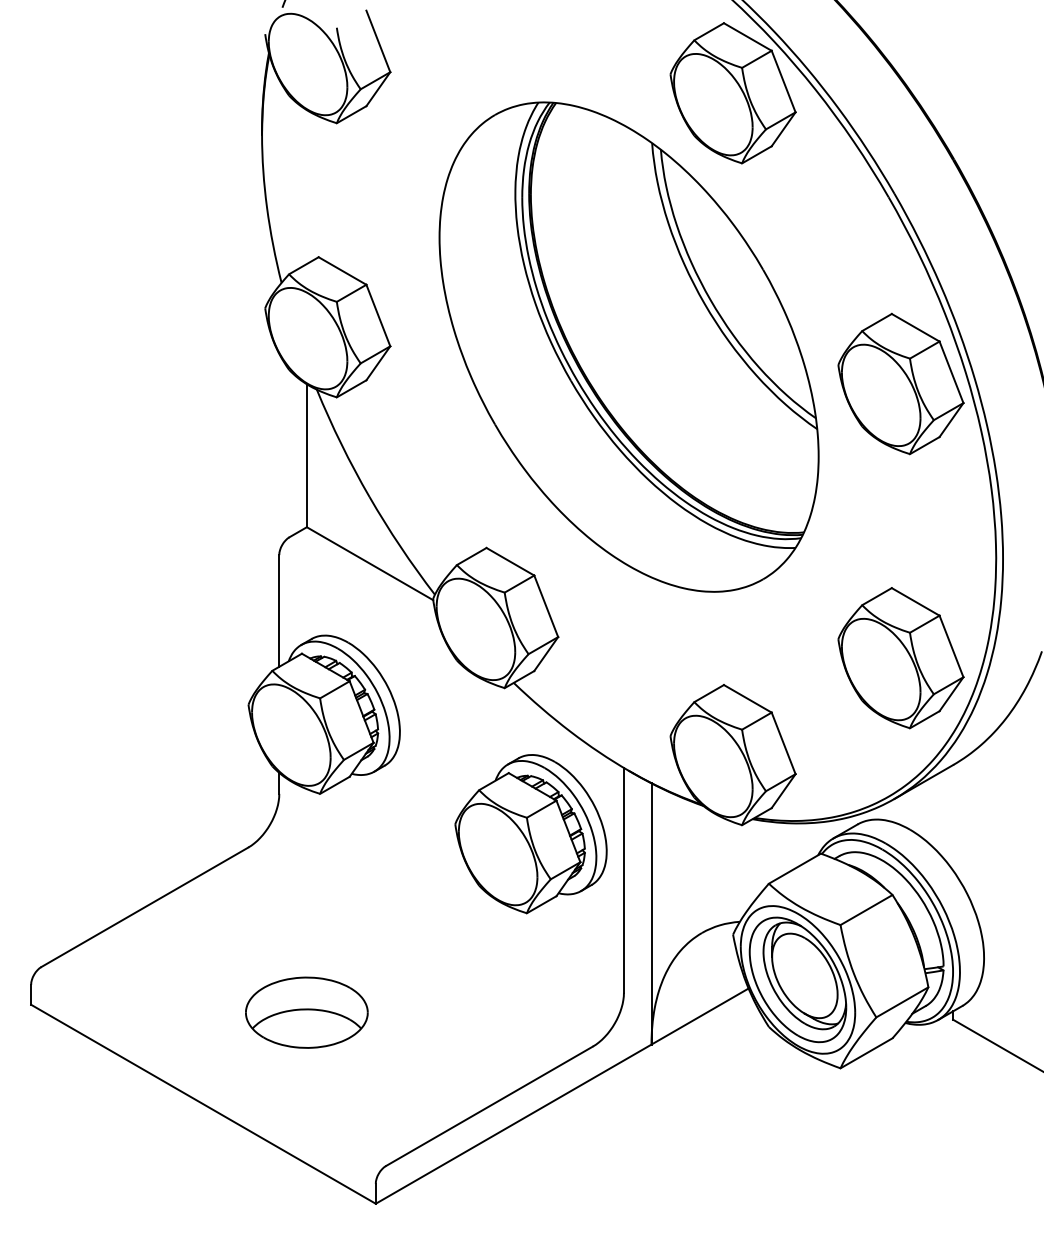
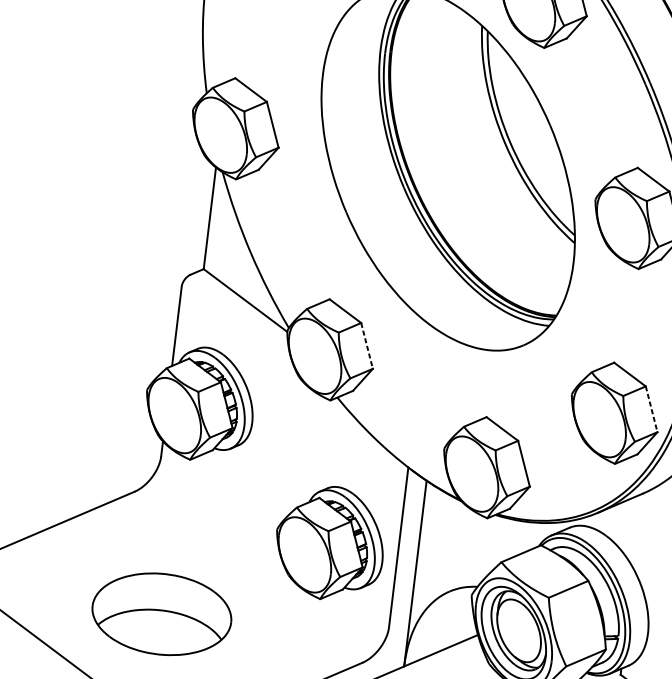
line: (546, 606) -> (367, 346), solid -> dashed
line: (951, 646) -> (651, 409), solid -> dashed
part: (530, 834) -> (329, 543), moved
part: (306, 1012) -> (161, 613), size x1.6

